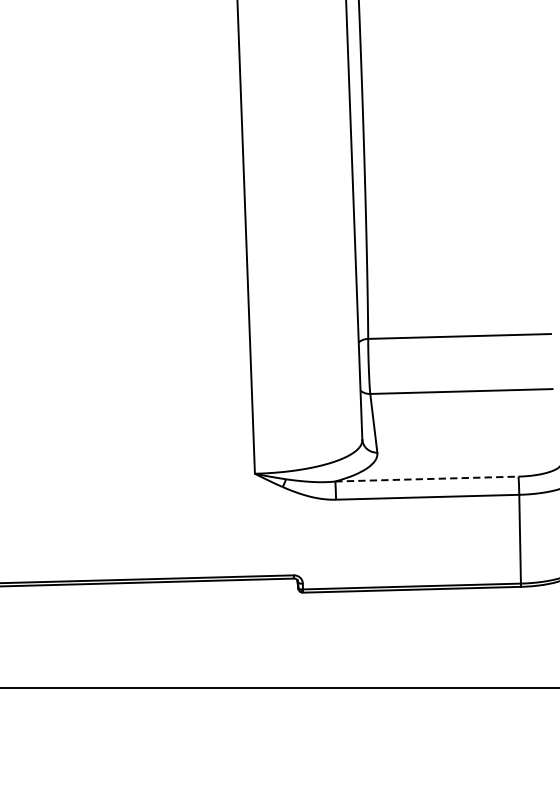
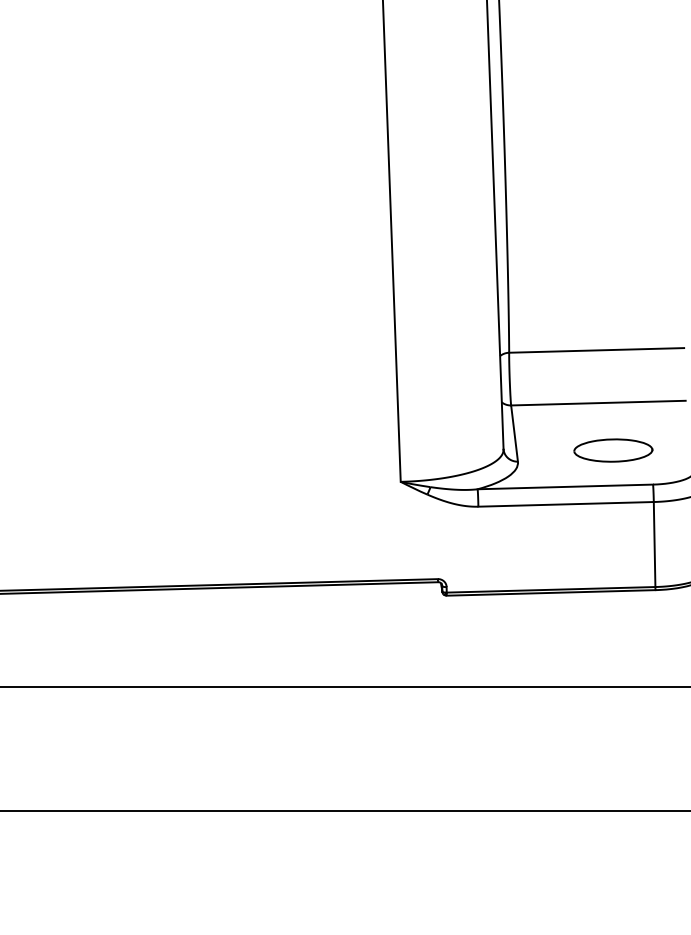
part: (477, 441) -> (613, 450), added
line: (427, 478) -> (565, 486), dashed -> solid

